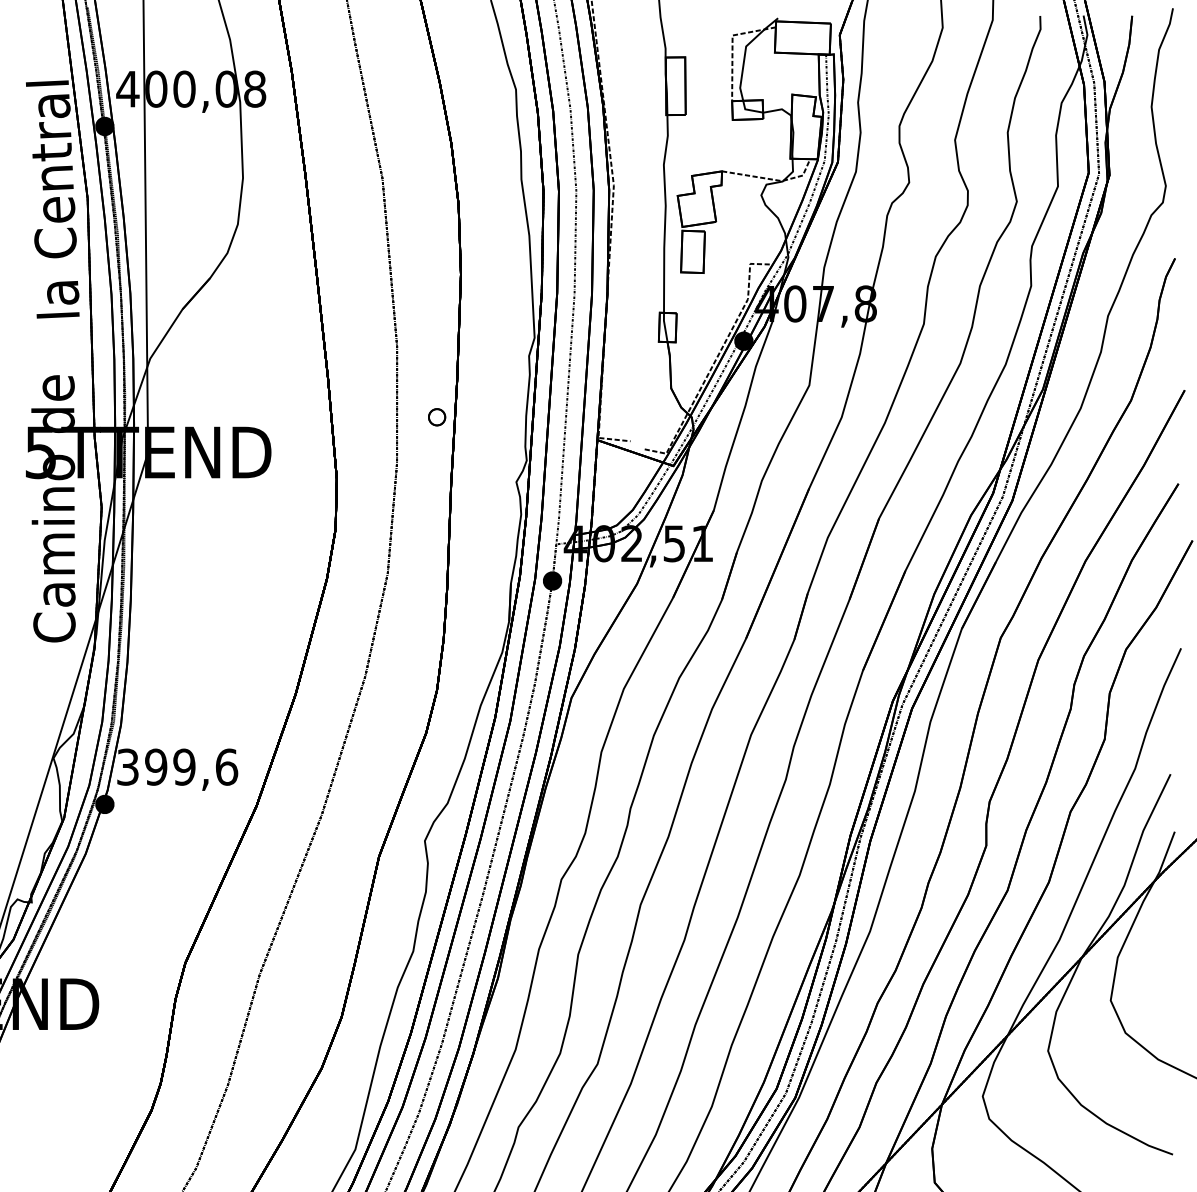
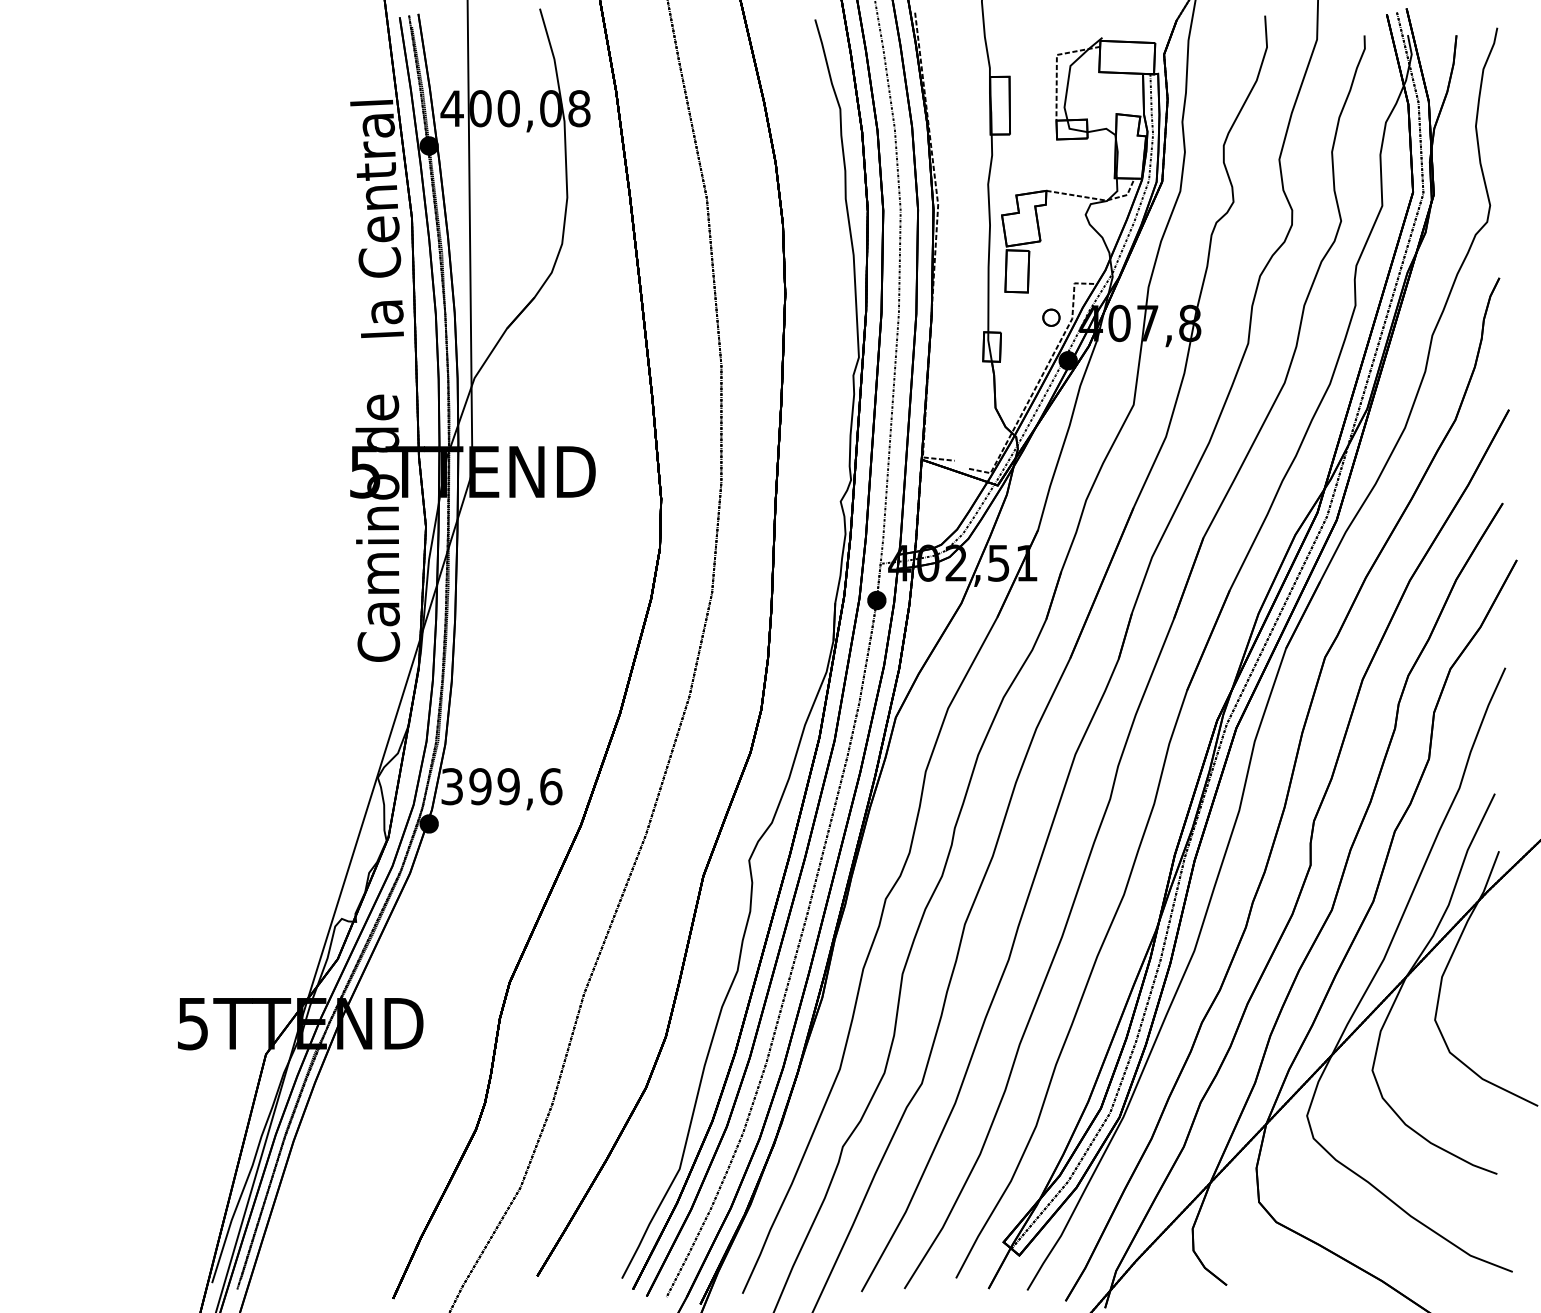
part: (437, 417) -> (1051, 317), moved

